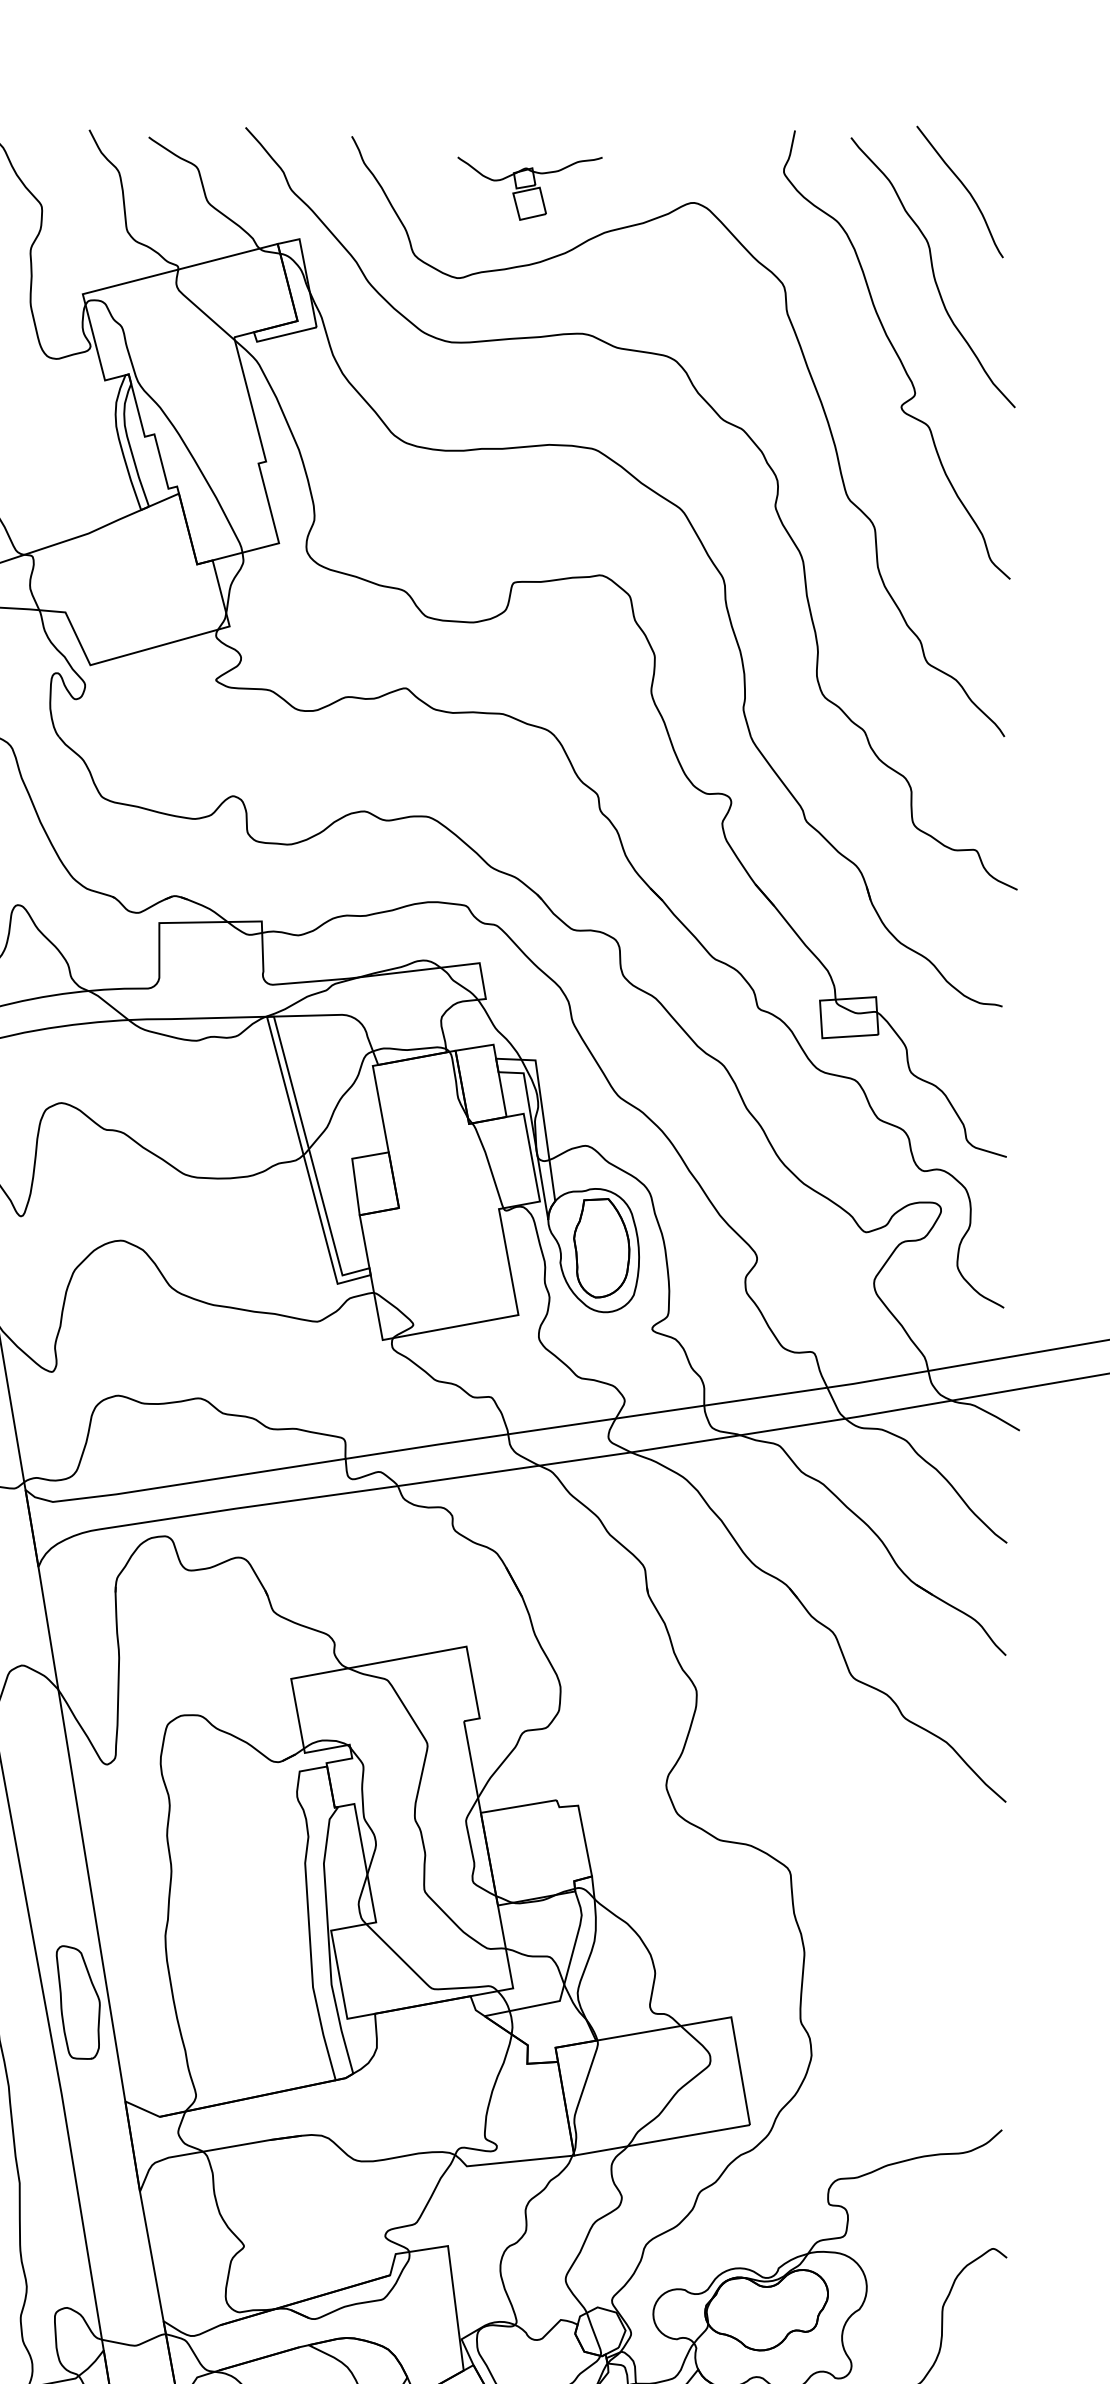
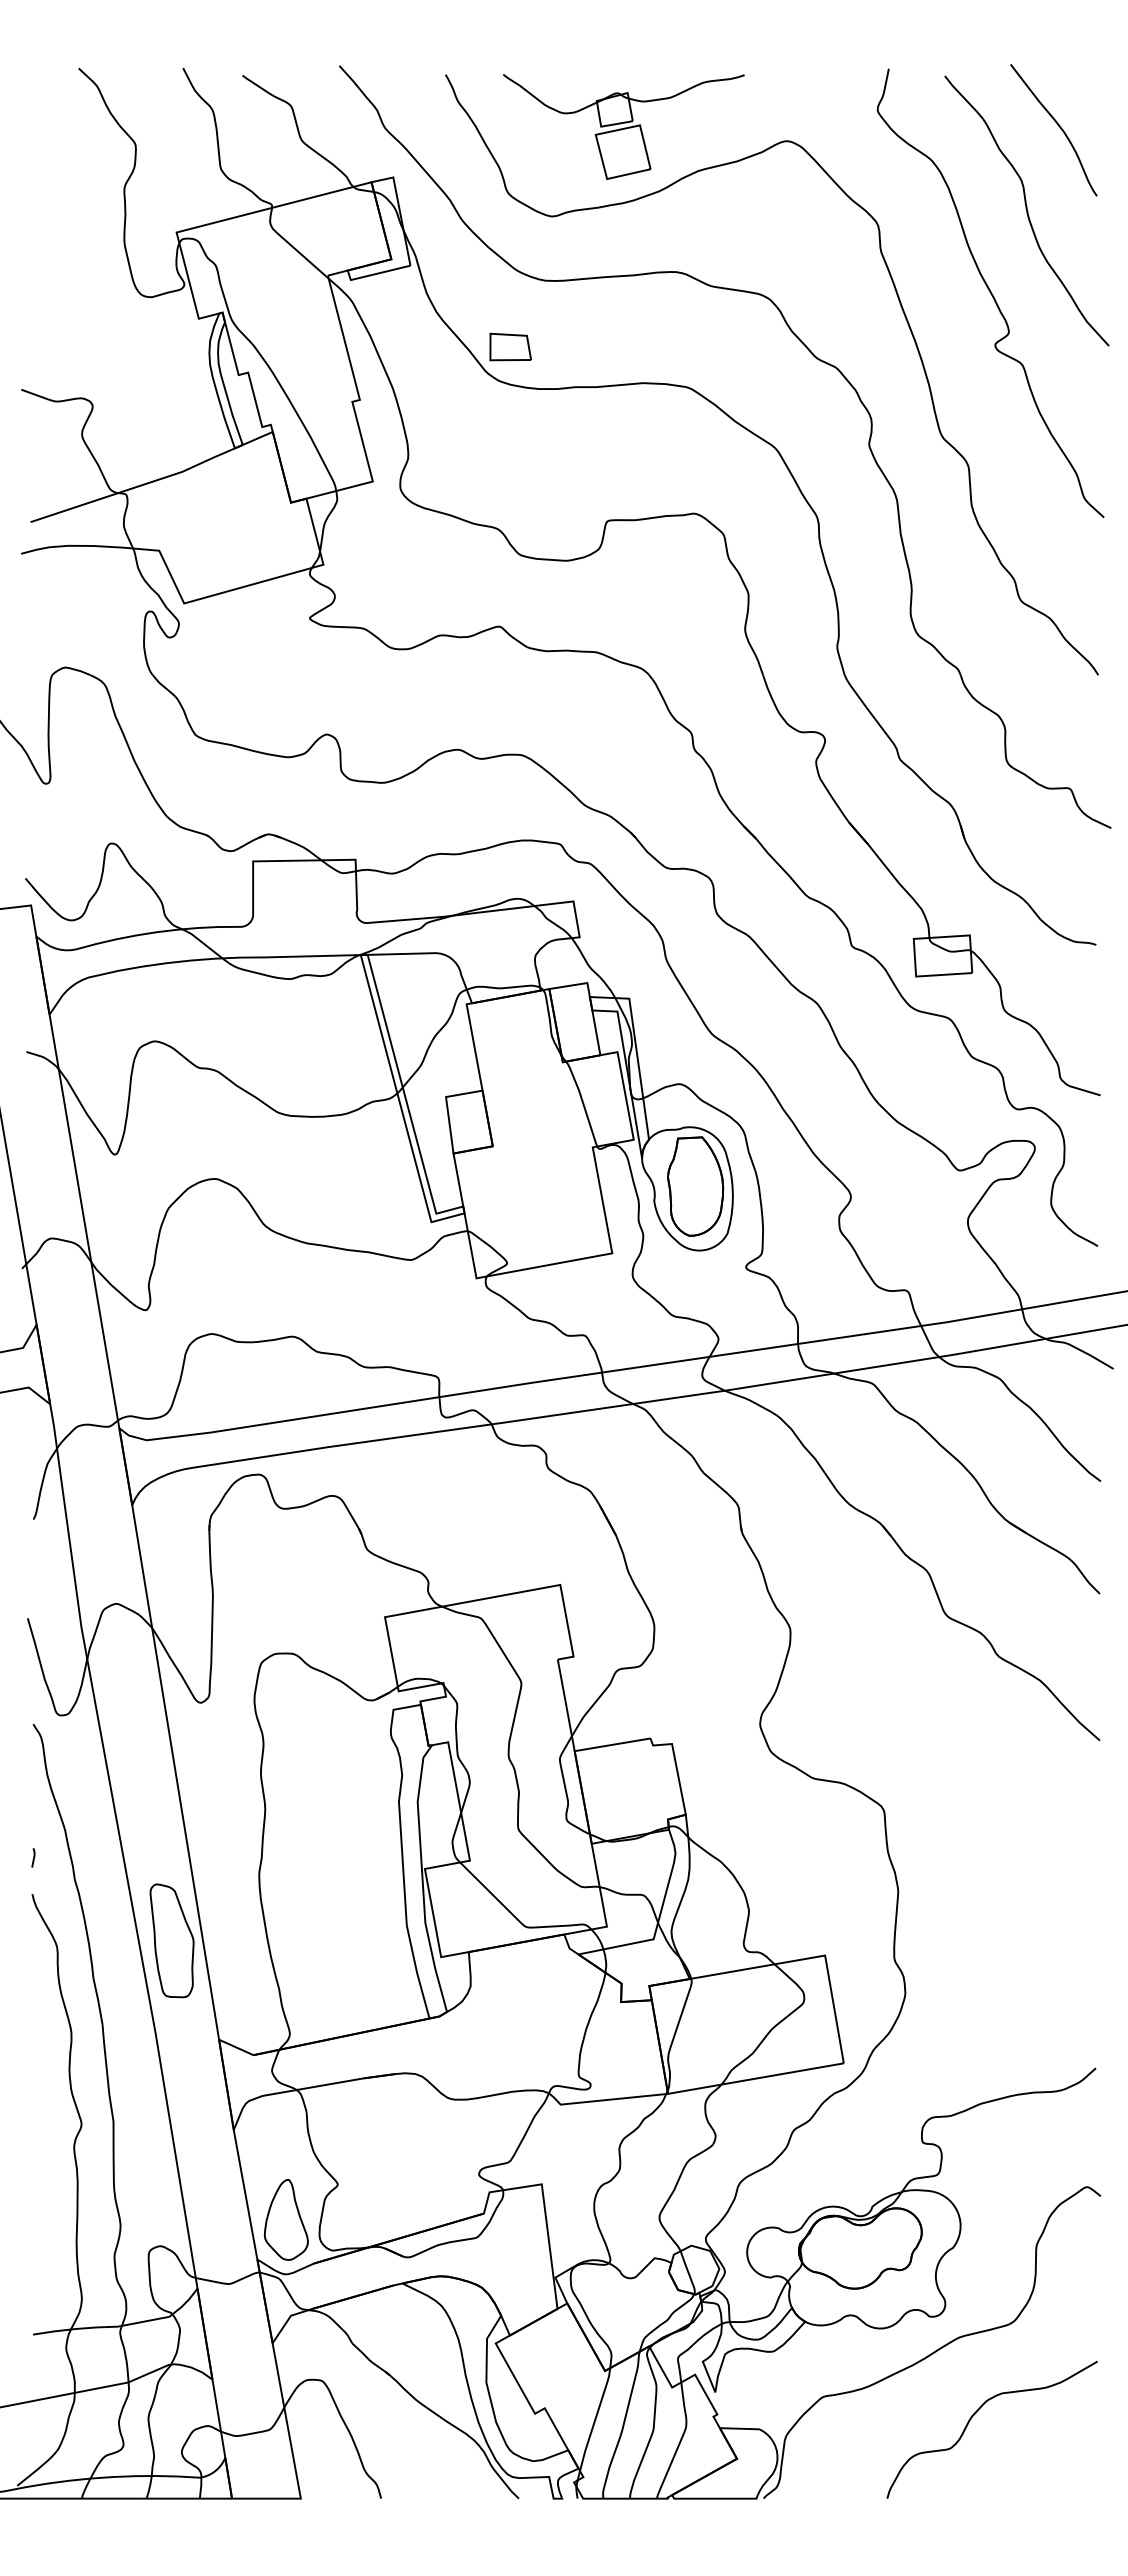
part: (529, 188) -> (623, 126), size x1.67
part: (416, 408) -> (510, 346), added
part: (191, 2281) -> (285, 2219), added

